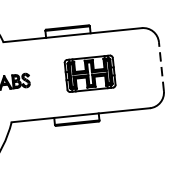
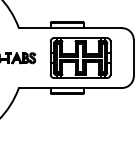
line: (160, 65) -> (133, 57), dashed -> solid
part: (89, 73) -> (80, 57), size x1.67

